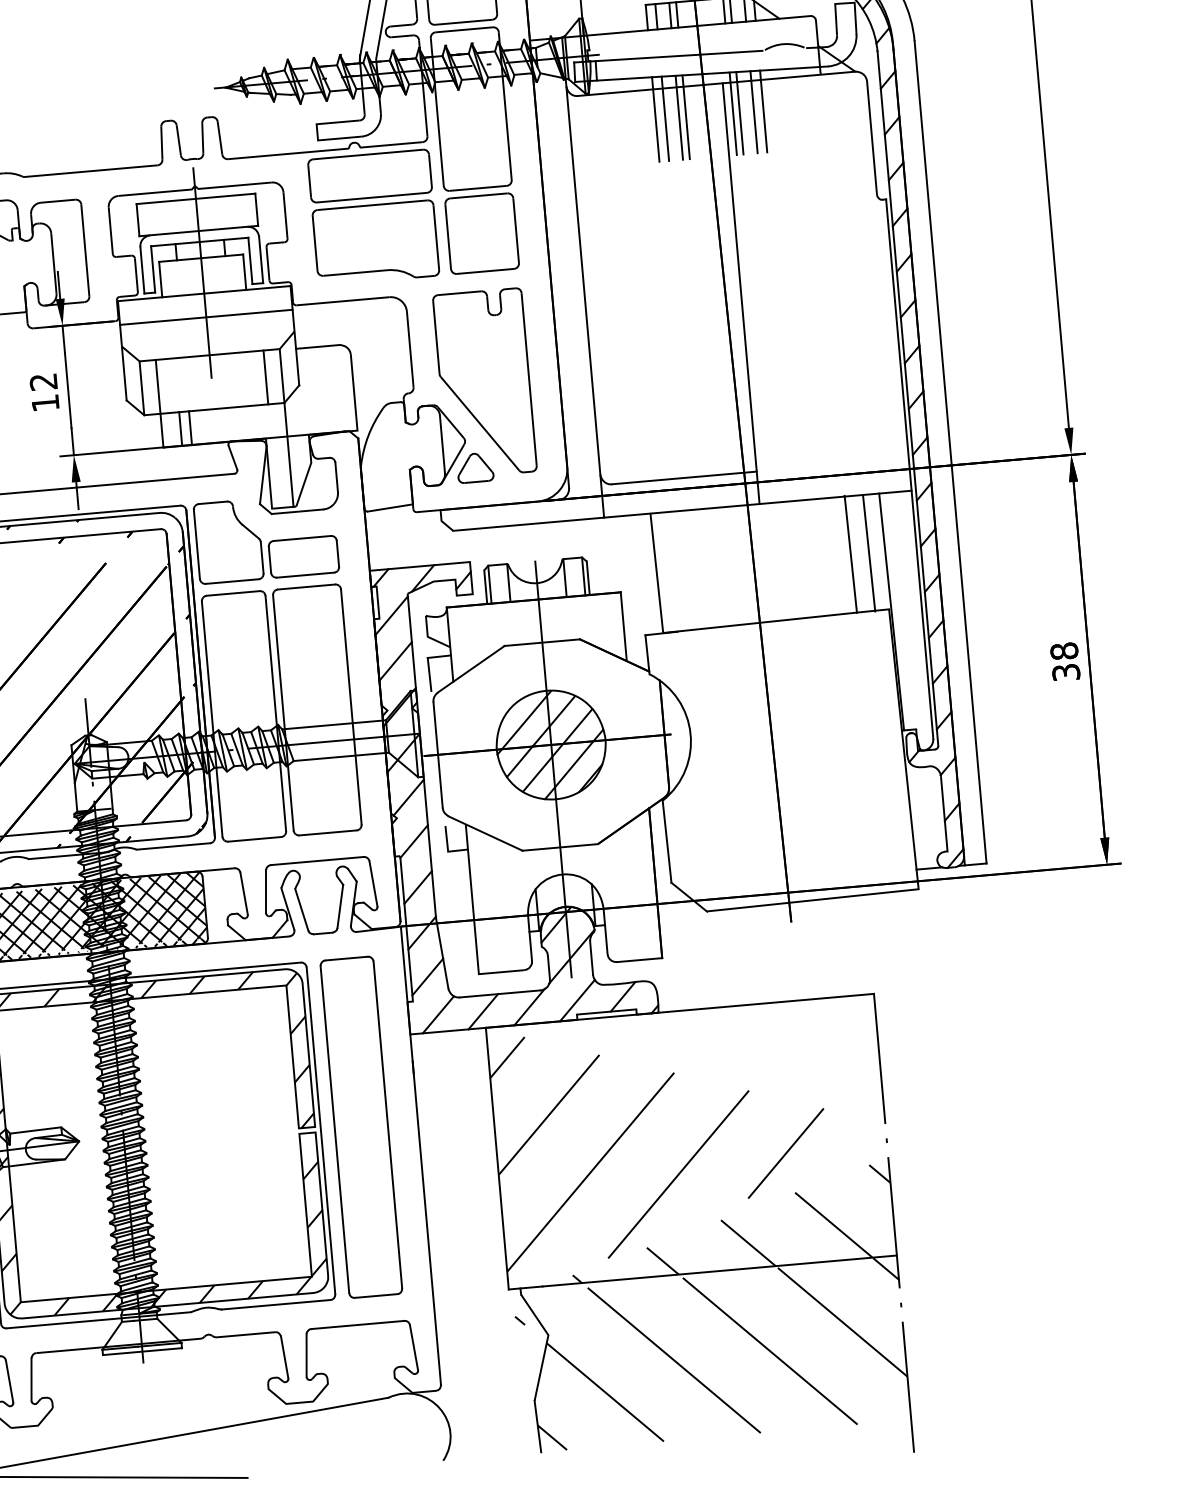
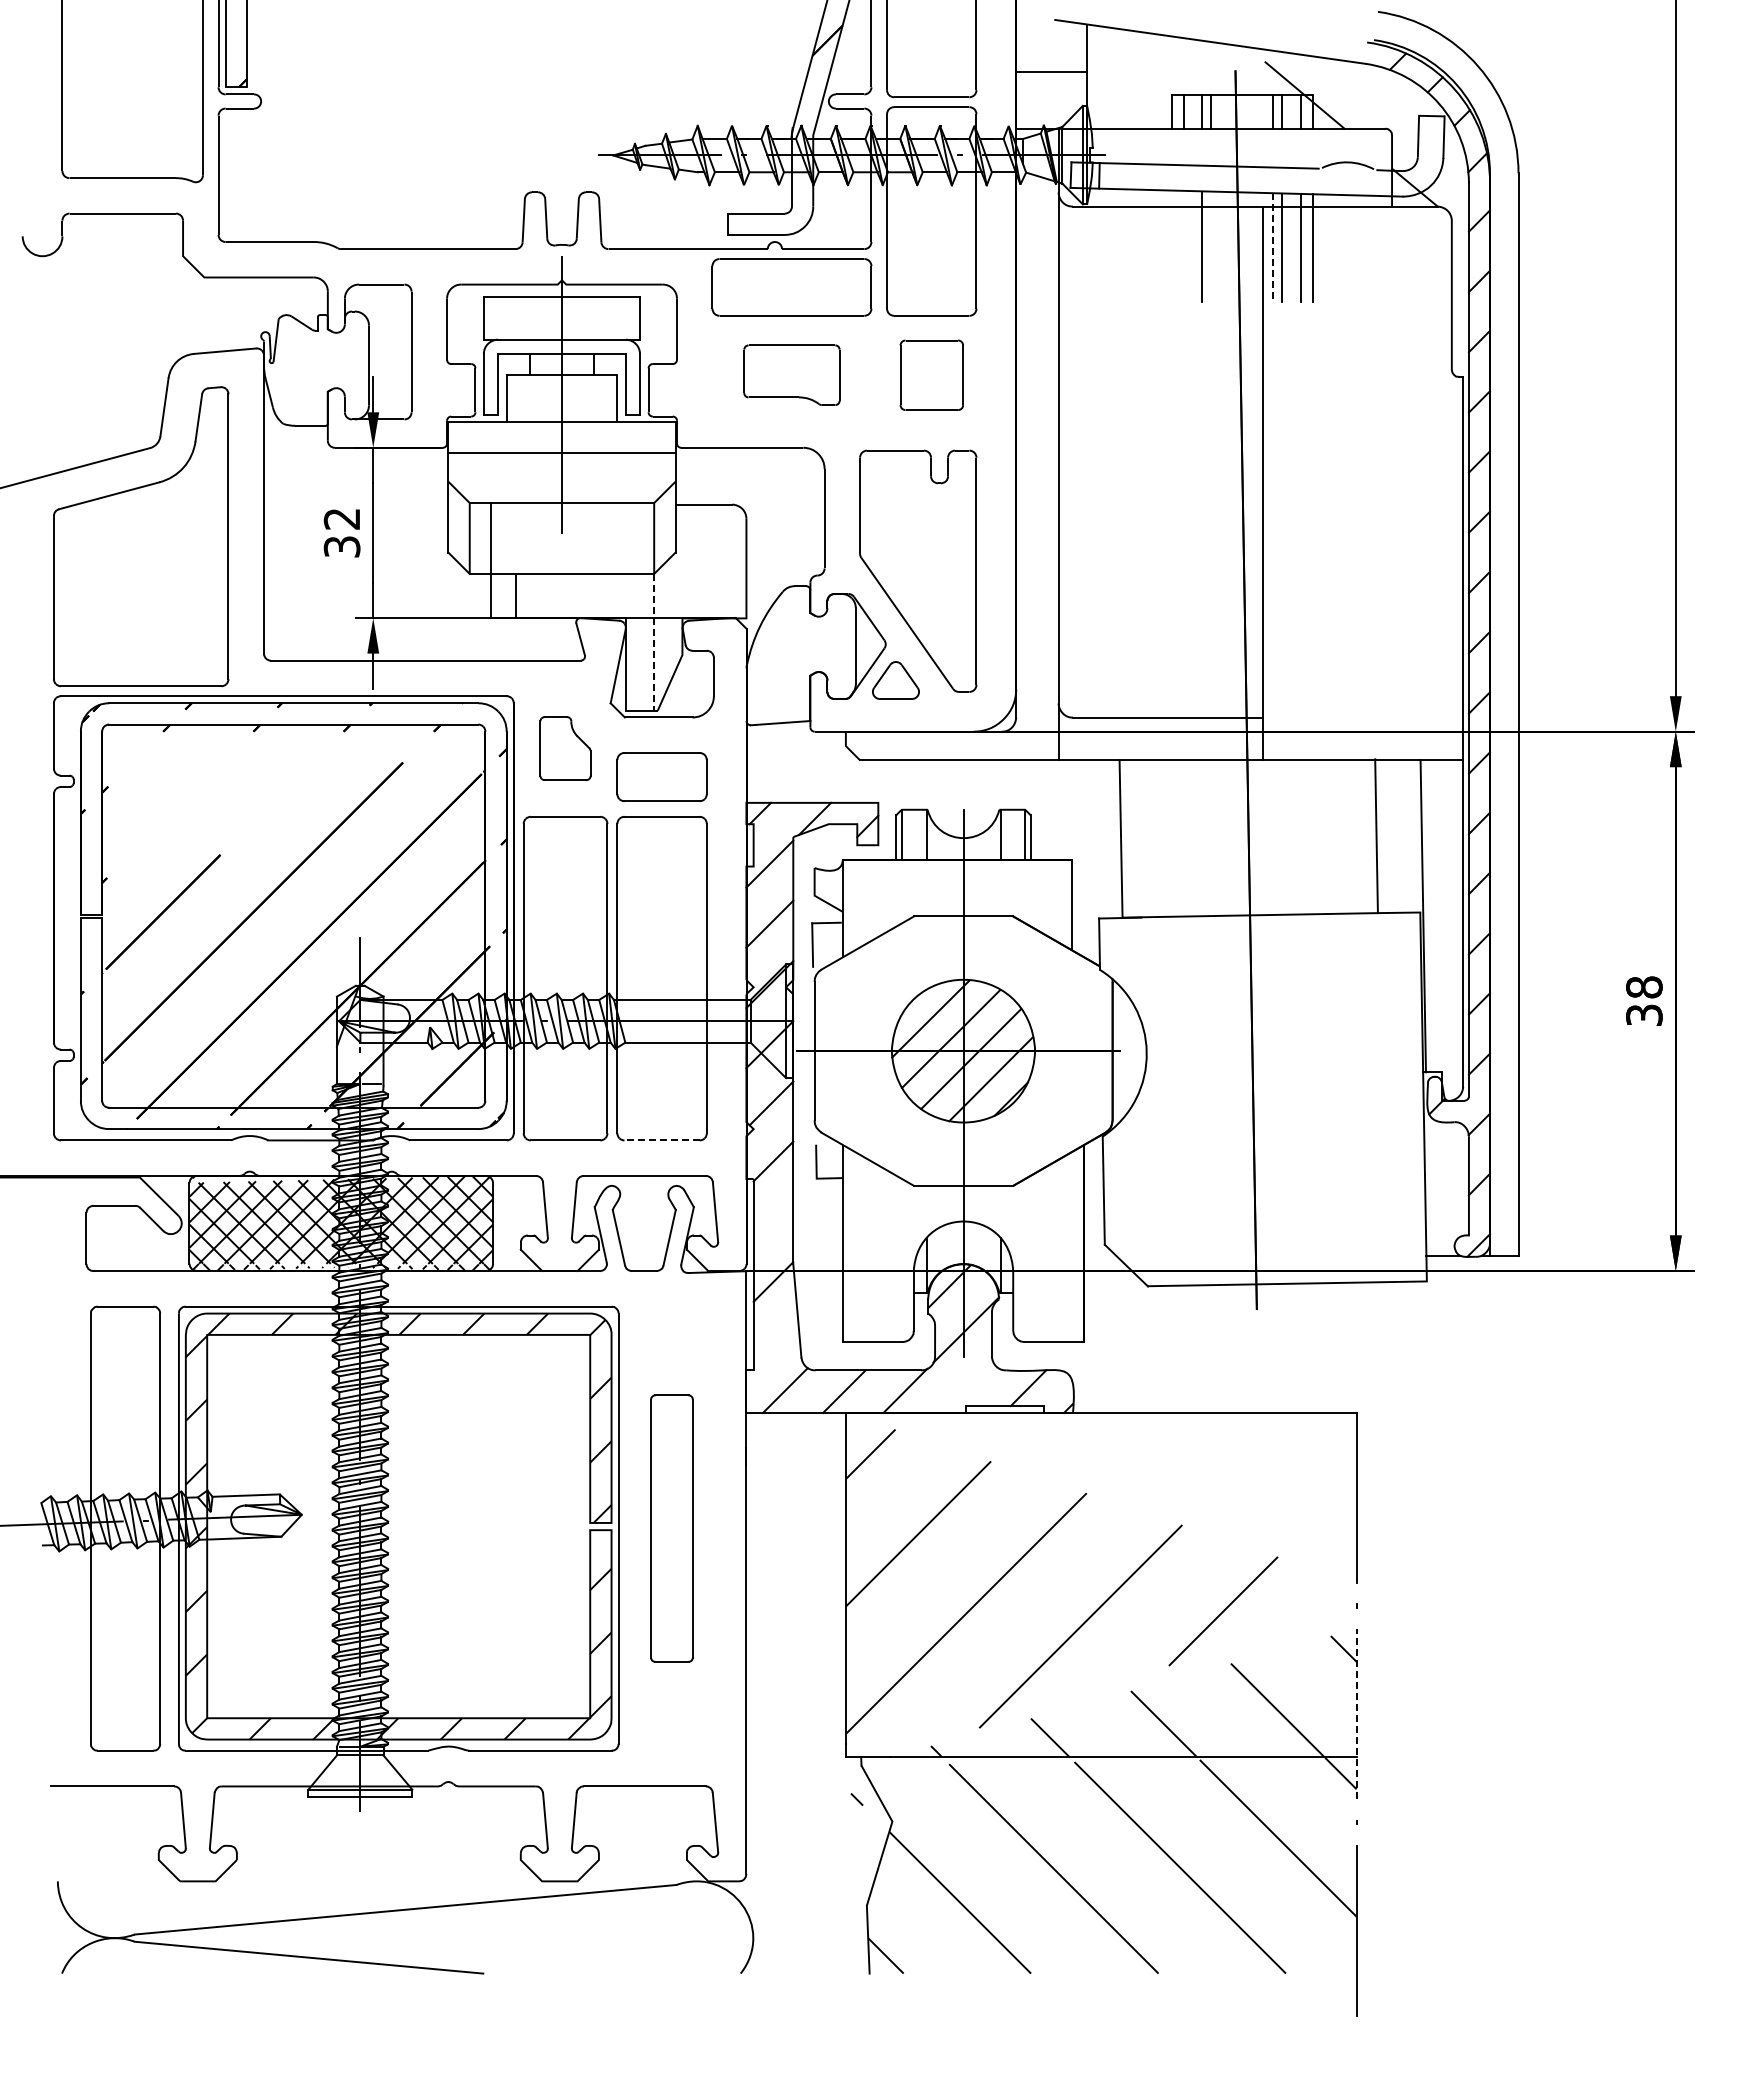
line: (733, 114) -> (1273, 248), solid -> dashed
line: (686, 117) -> (1211, 246), removed
line: (665, 118) -> (1184, 245), removed
line: (655, 119) -> (1171, 245), removed
part: (481, 232) -> (931, 374), size x0.7
part: (375, 242) -> (791, 374), size x0.6
line: (265, 377) -> (632, 538), removed
text: (45, 402) -> (341, 546), 12 -> 32
line: (190, 427) -> (528, 595), removed
line: (289, 455) -> (654, 642), solid -> dashed
part: (228, 541) -> (565, 748), size x0.6
line: (869, 552) -> (1400, 836), removed
line: (328, 832) -> (662, 1140), solid -> dashed
line: (418, 887) -> (773, 1221), removed
line: (427, 976) -> (775, 1339), removed
line: (577, 1000) -> (968, 1387), removed
part: (361, 1127) -> (671, 1528), size x0.6
line: (893, 1222) -> (1356, 1713), solid -> dashed

